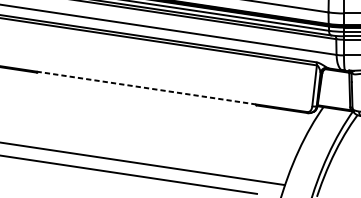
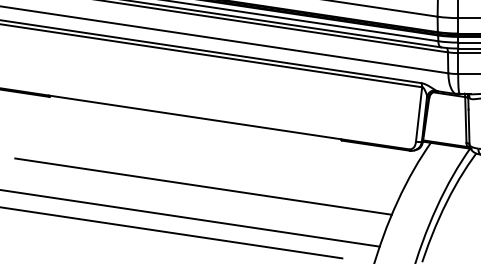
line: (146, 88) -> (195, 117), dashed -> solid
line: (152, 139) -> (203, 186), added

